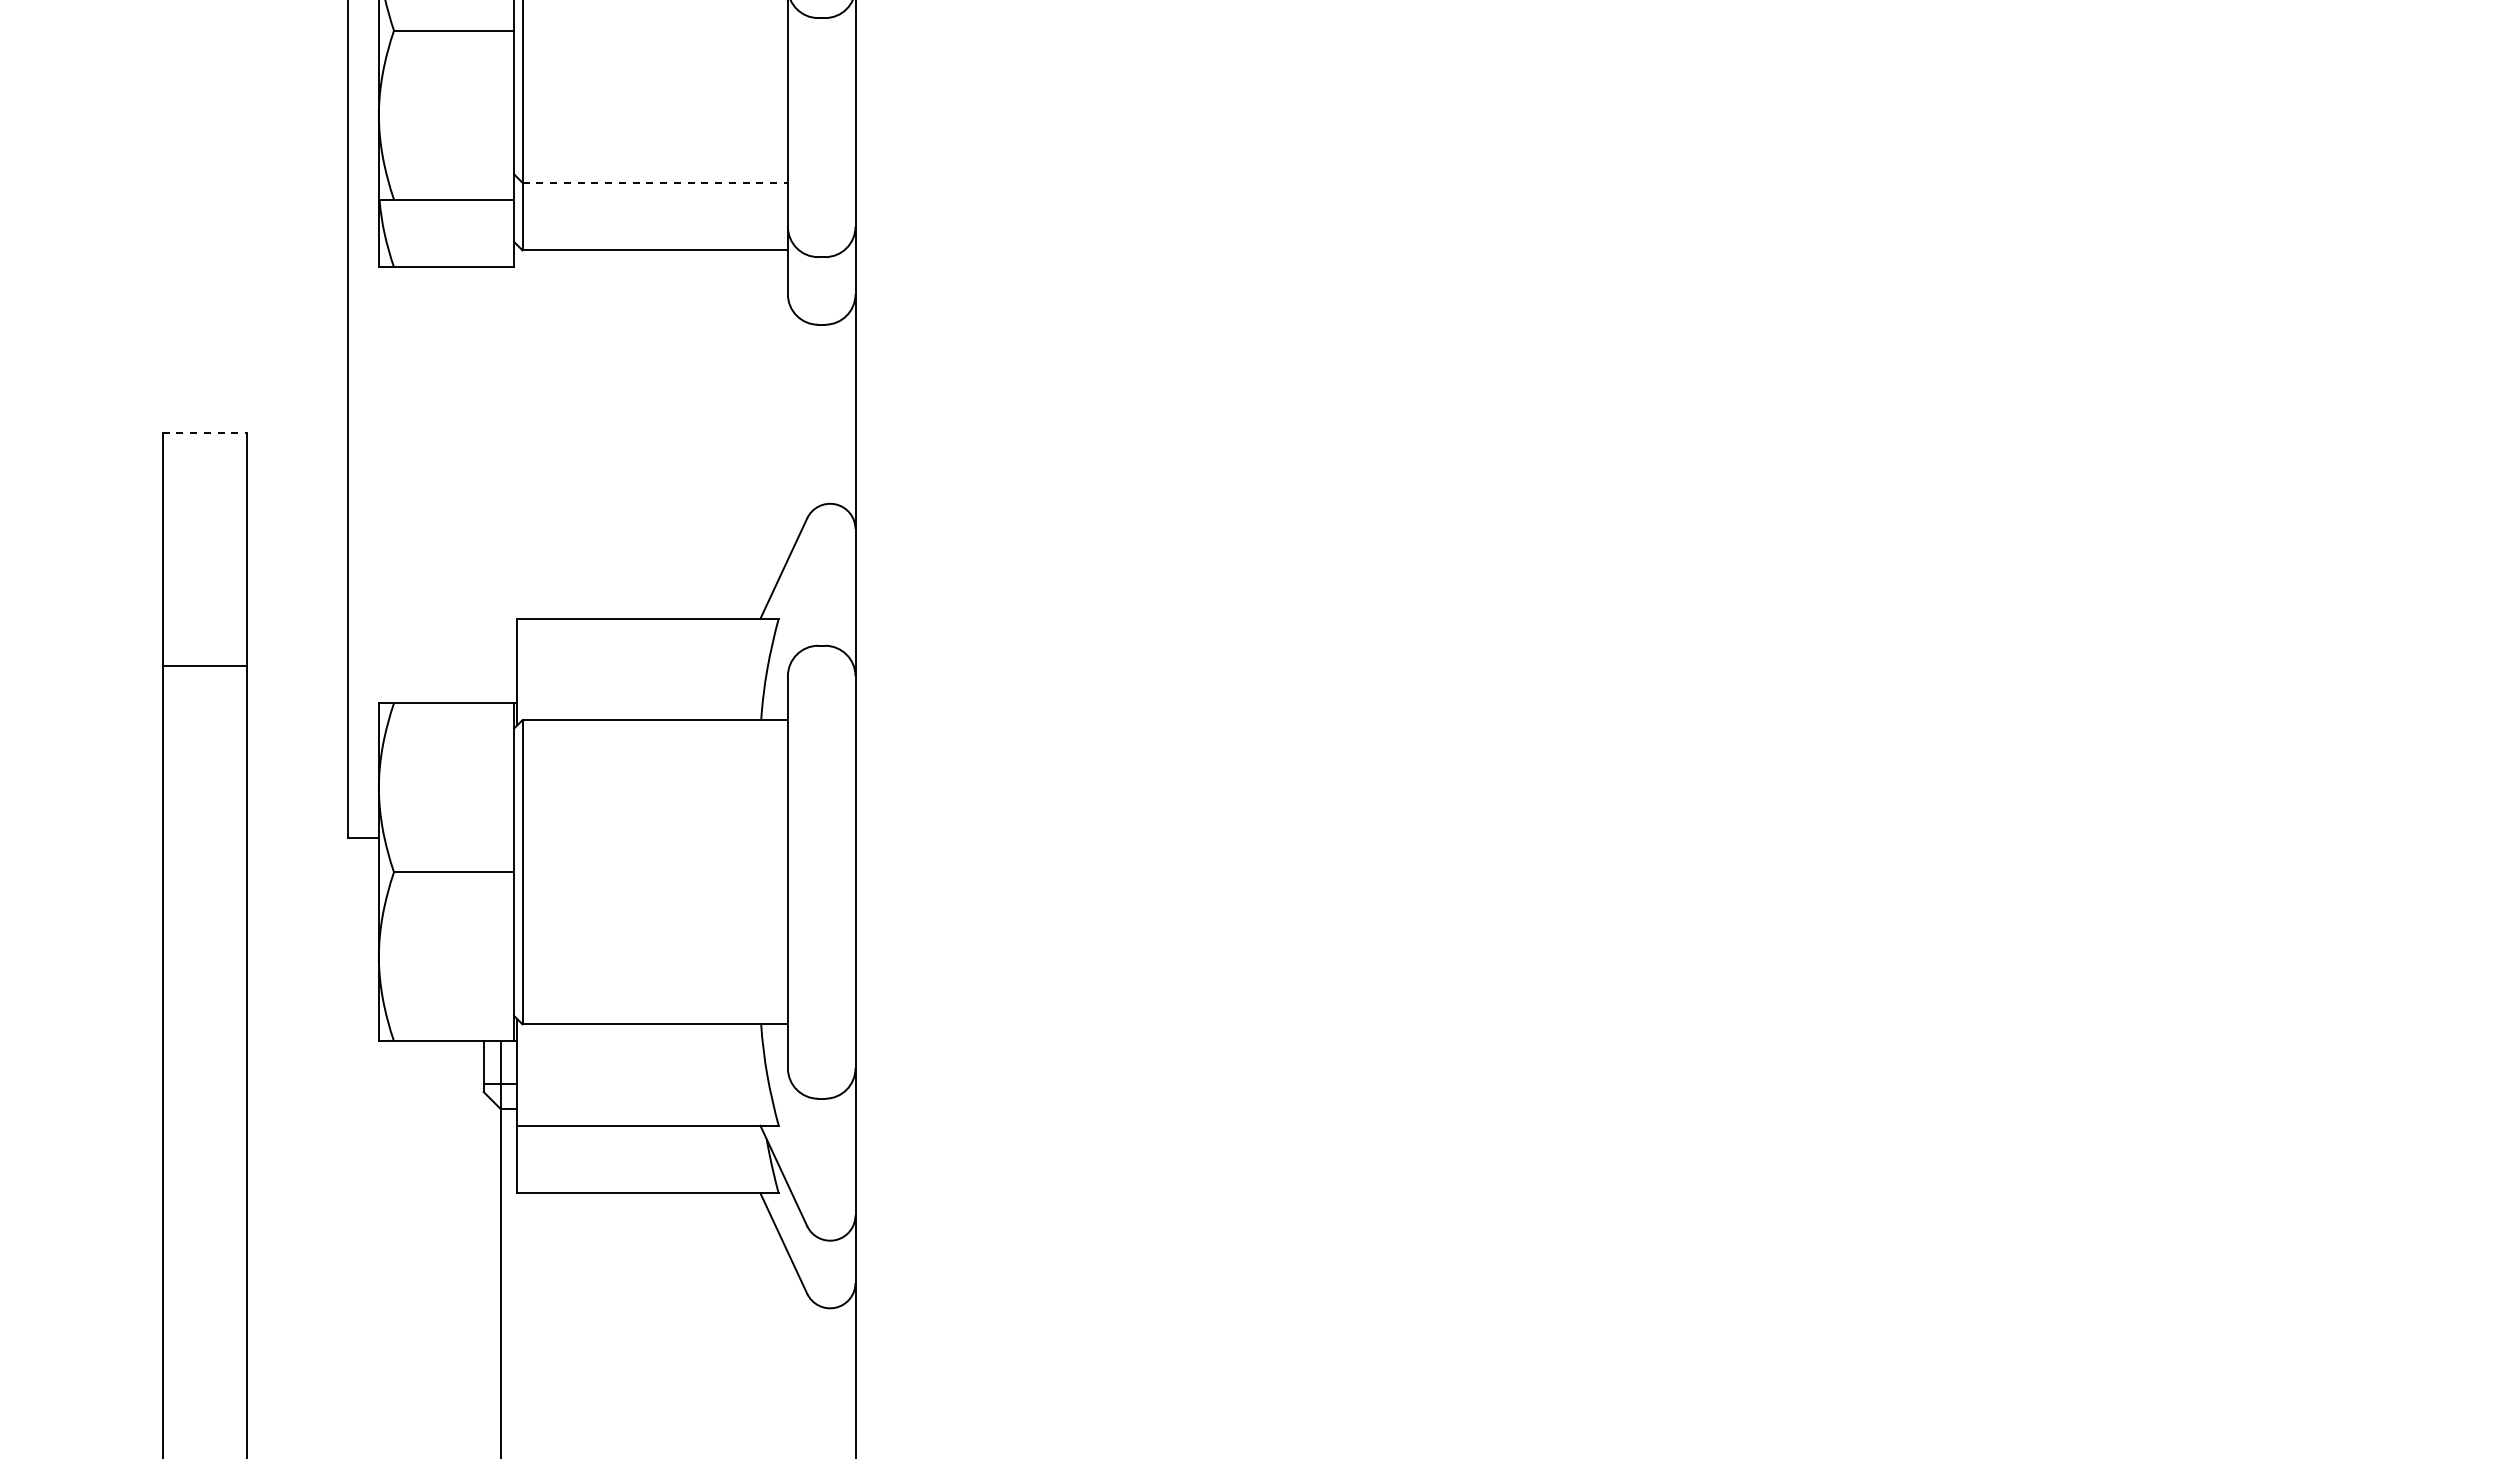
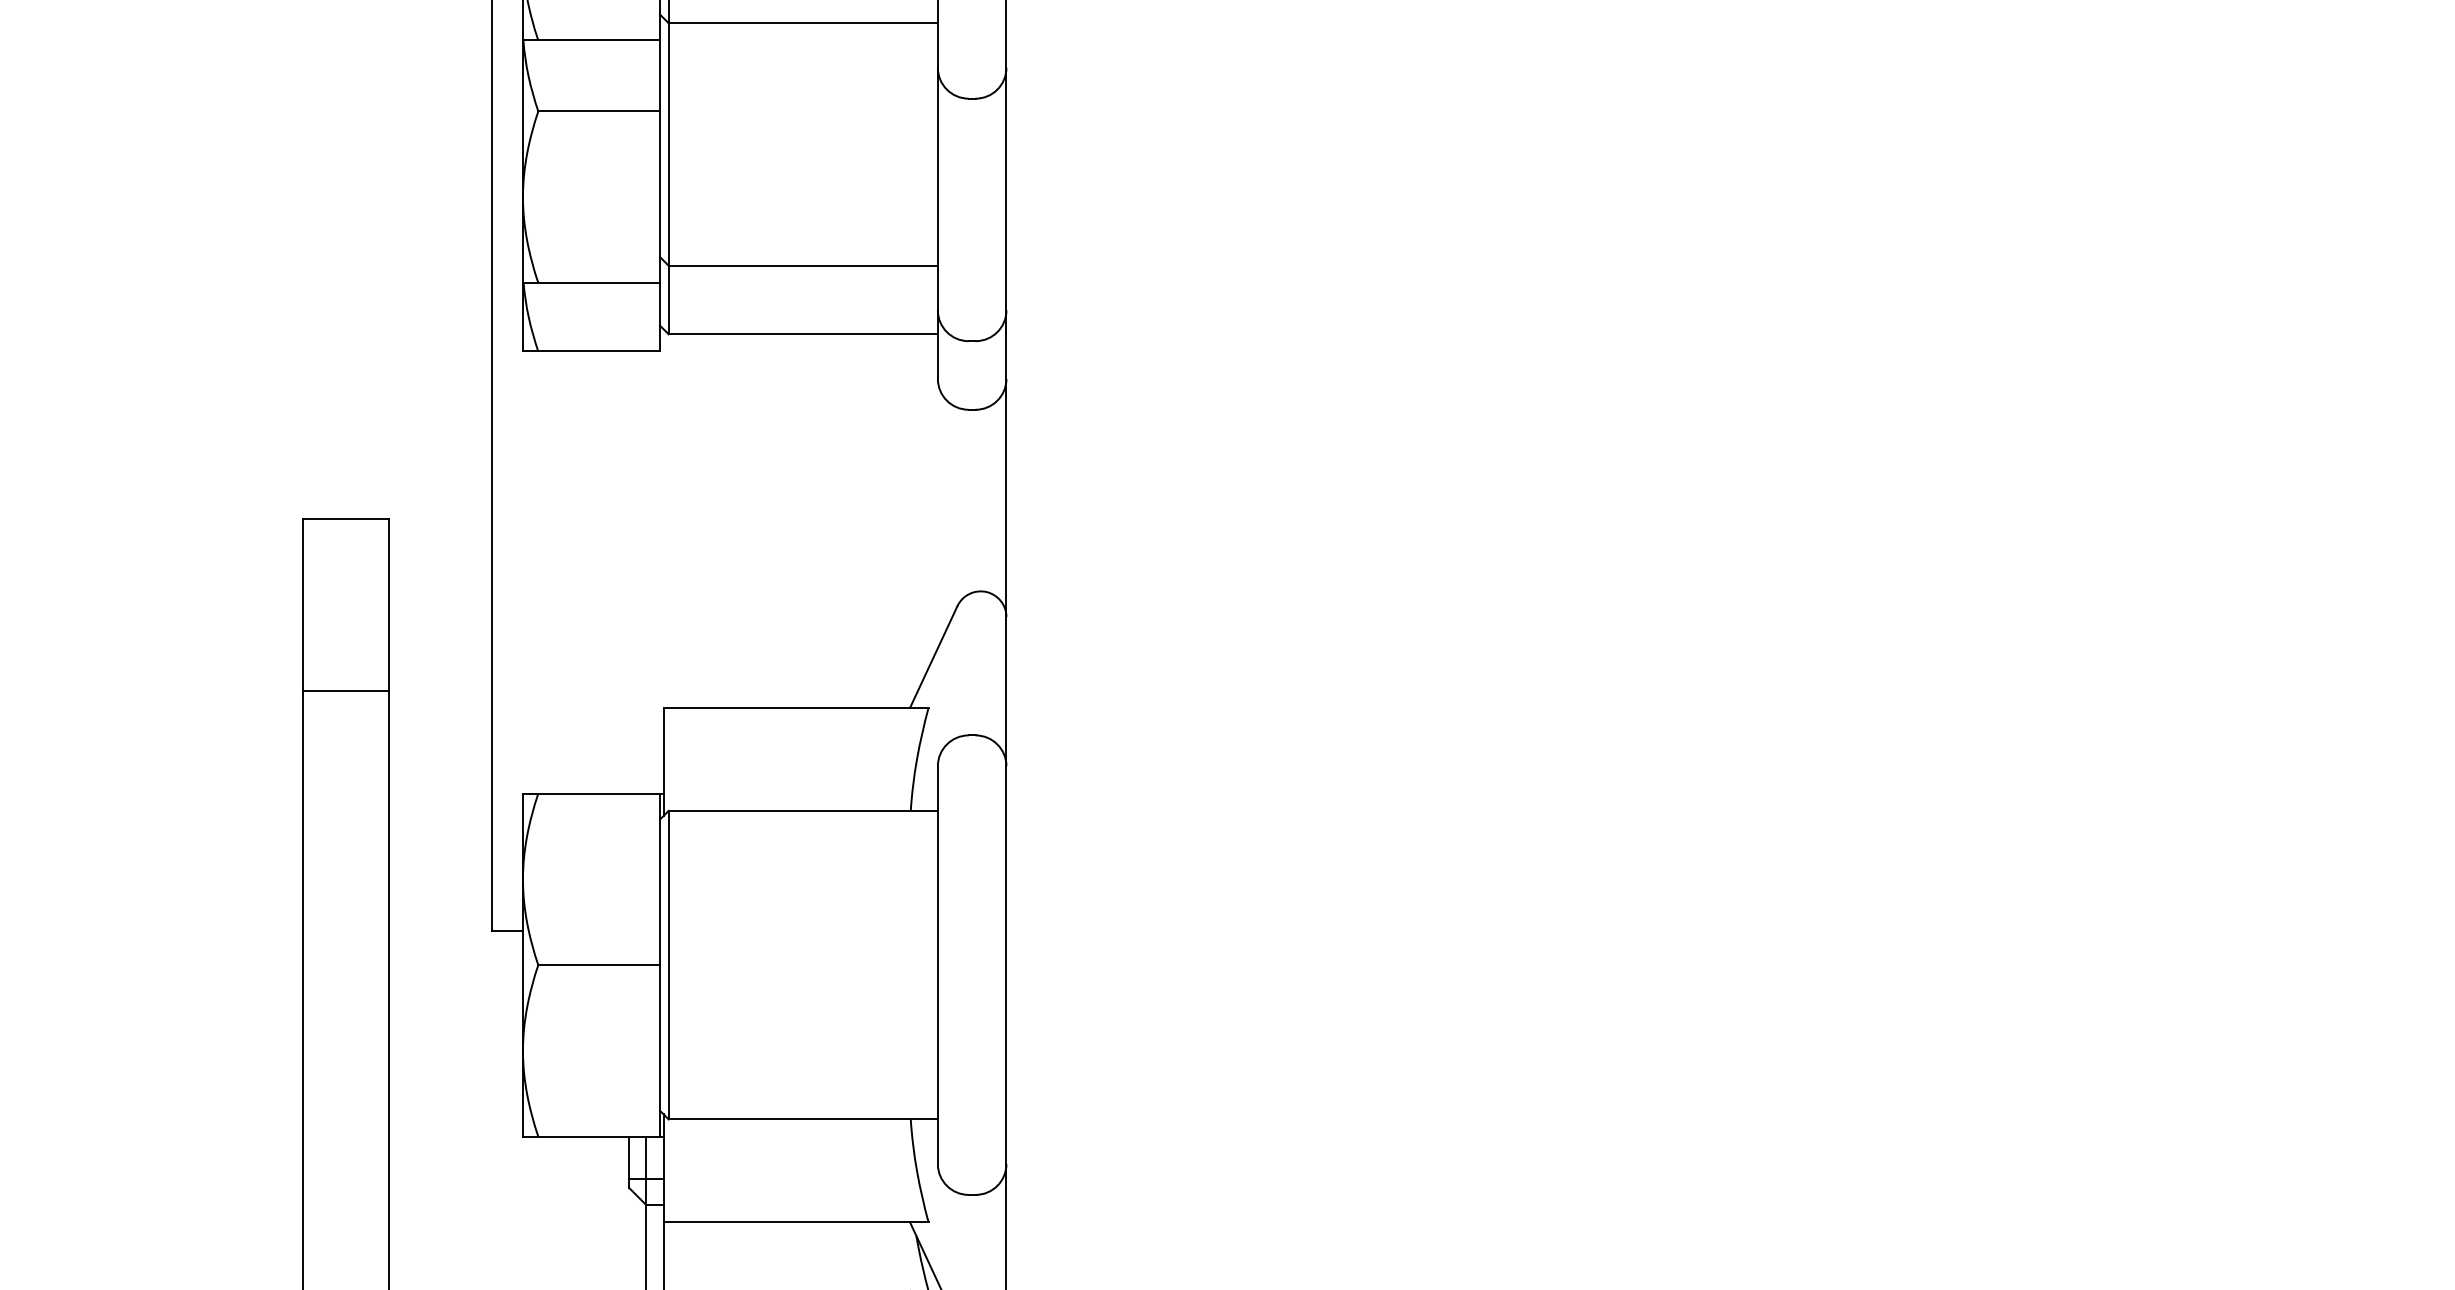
line: (655, 182) -> (803, 265), dashed -> solid
line: (205, 432) -> (347, 519), dashed -> solid
line: (204, 665) -> (346, 690), moved

